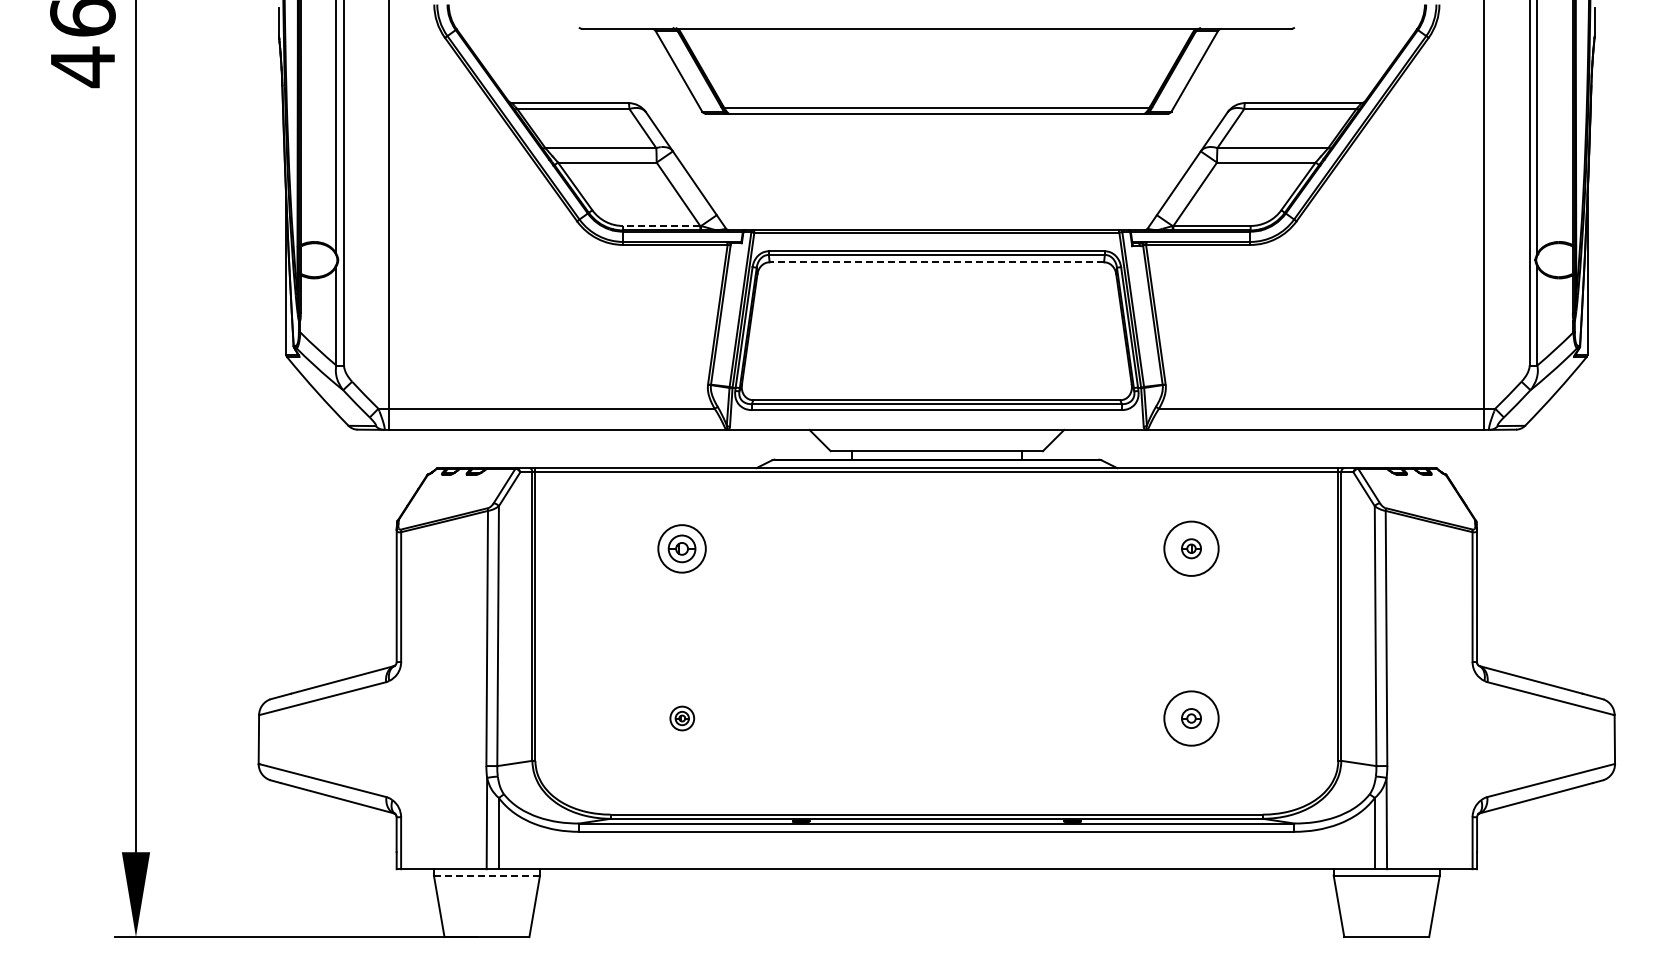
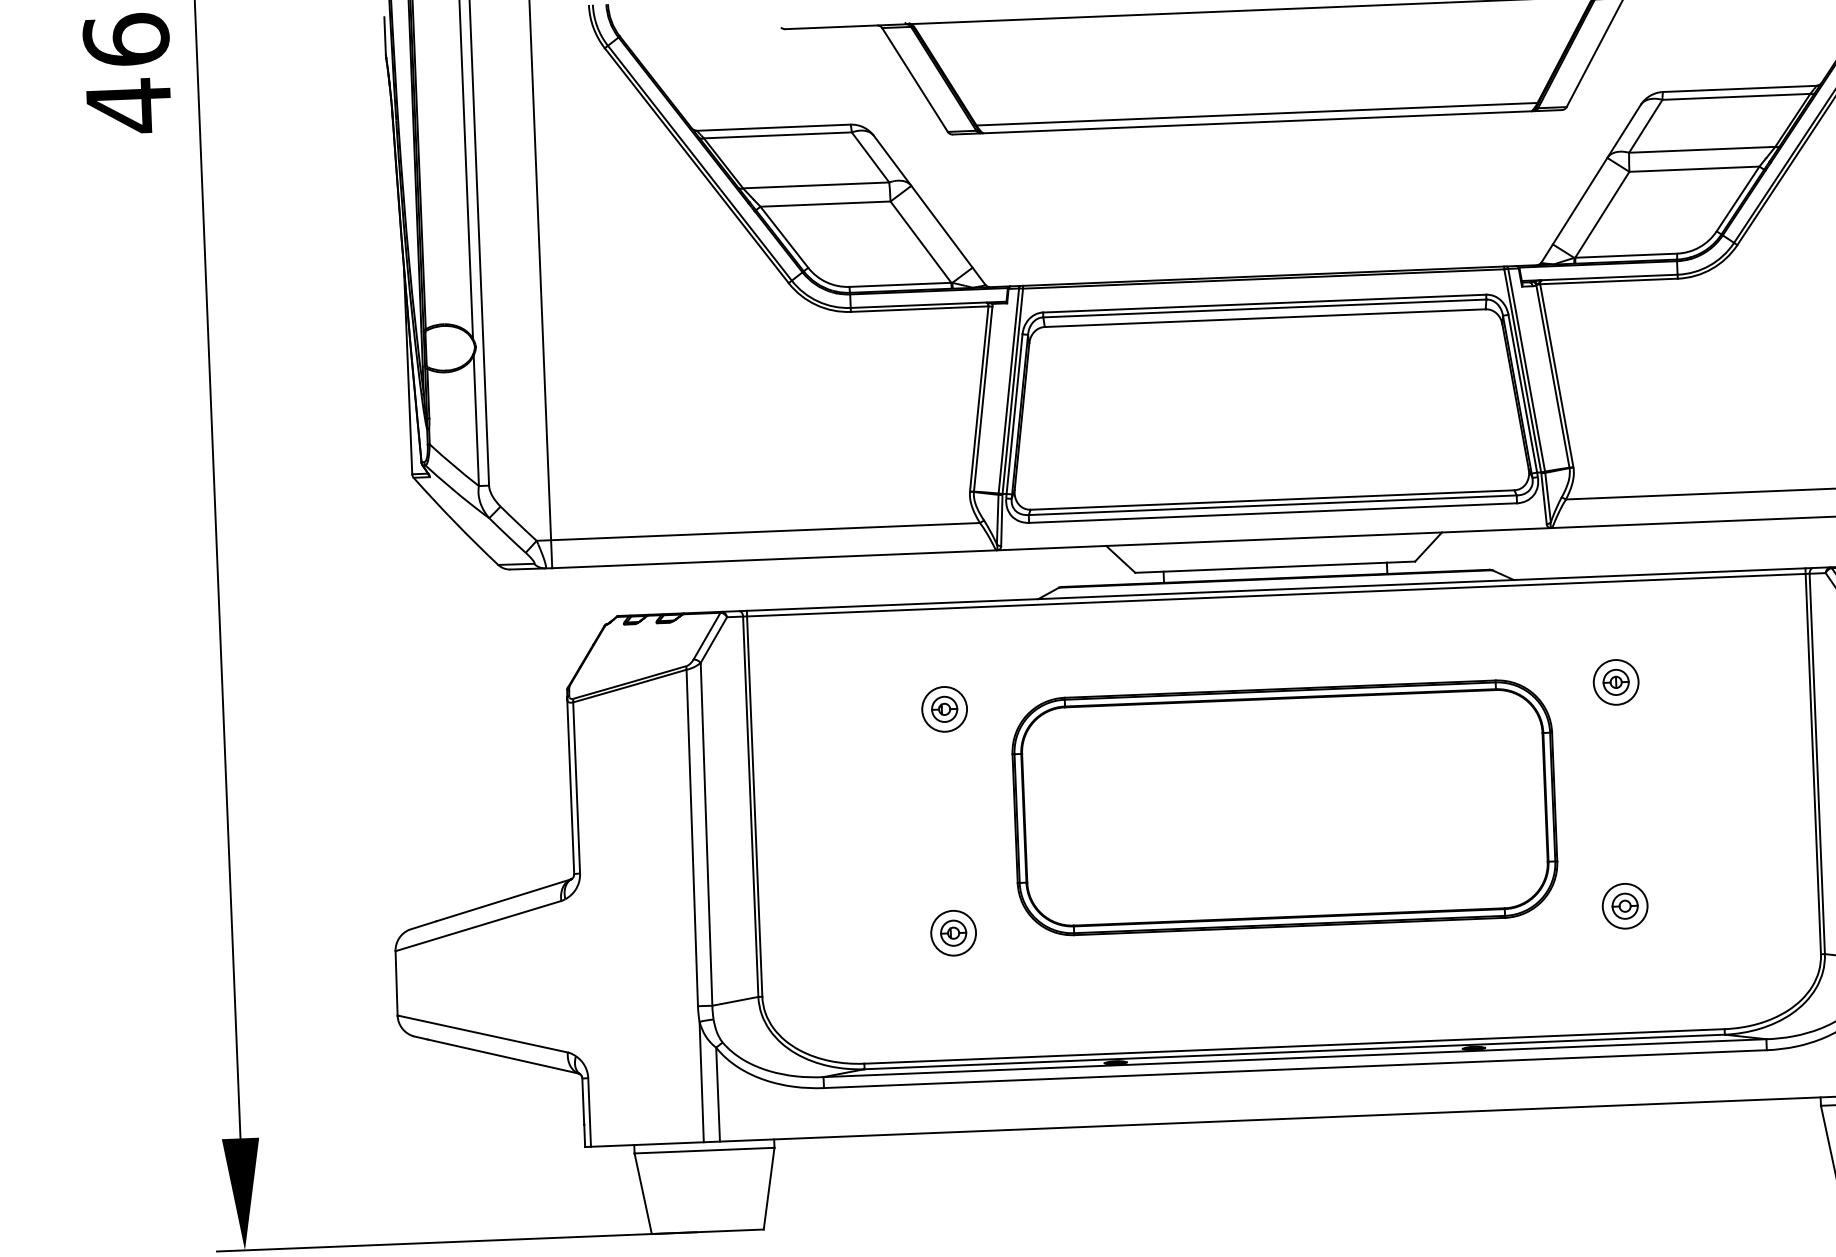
line: (661, 225) -> (900, 284), dashed -> solid
line: (936, 262) -> (1264, 318), dashed -> solid
part: (682, 548) -> (945, 709), size x0.71
circle: (1191, 548) -> (1616, 682), size x0.62
part: (936, 633) -> (1284, 807), added
part: (682, 718) -> (954, 933), size x1.43
circle: (1191, 718) -> (1625, 906), size x0.62
line: (487, 875) -> (705, 1150), dashed -> solid

